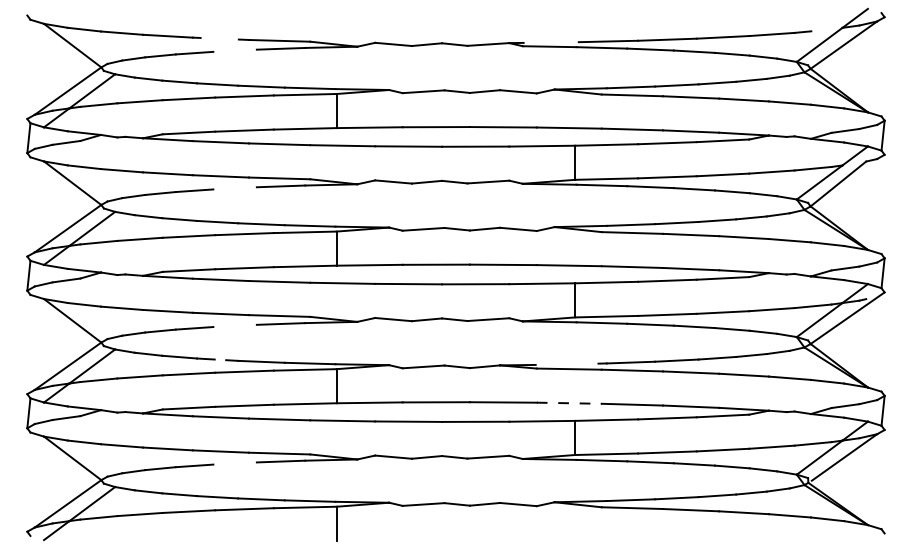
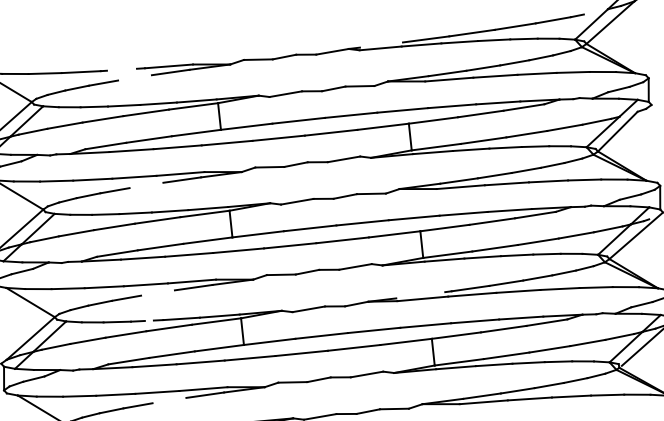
line: (569, 403) -> (425, 325), dashed -> solid

